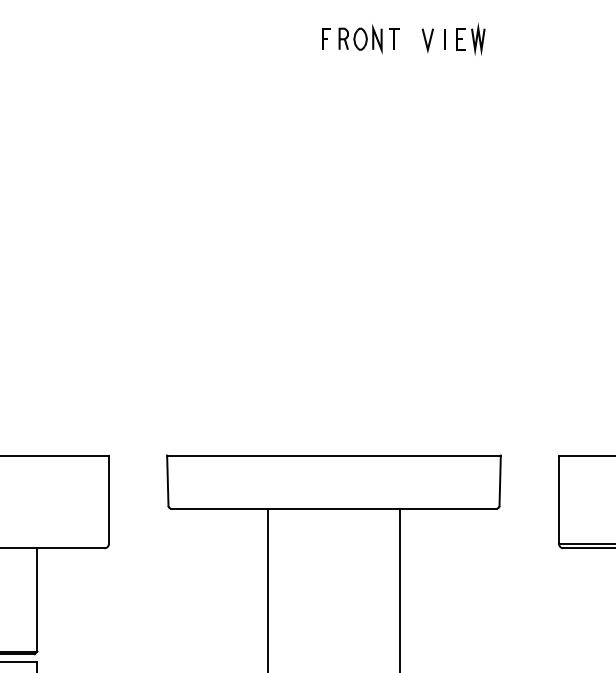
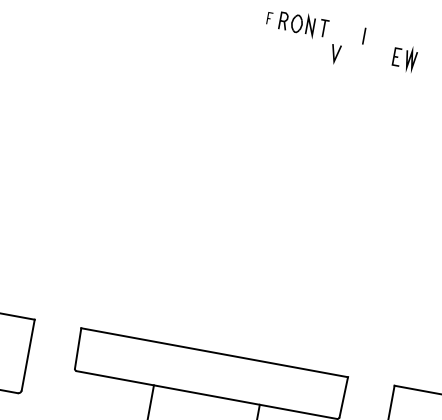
part: (326, 38) -> (269, 18), size x0.7
part: (470, 38) -> (404, 57), moved
line: (426, 40) -> (334, 54), moved

